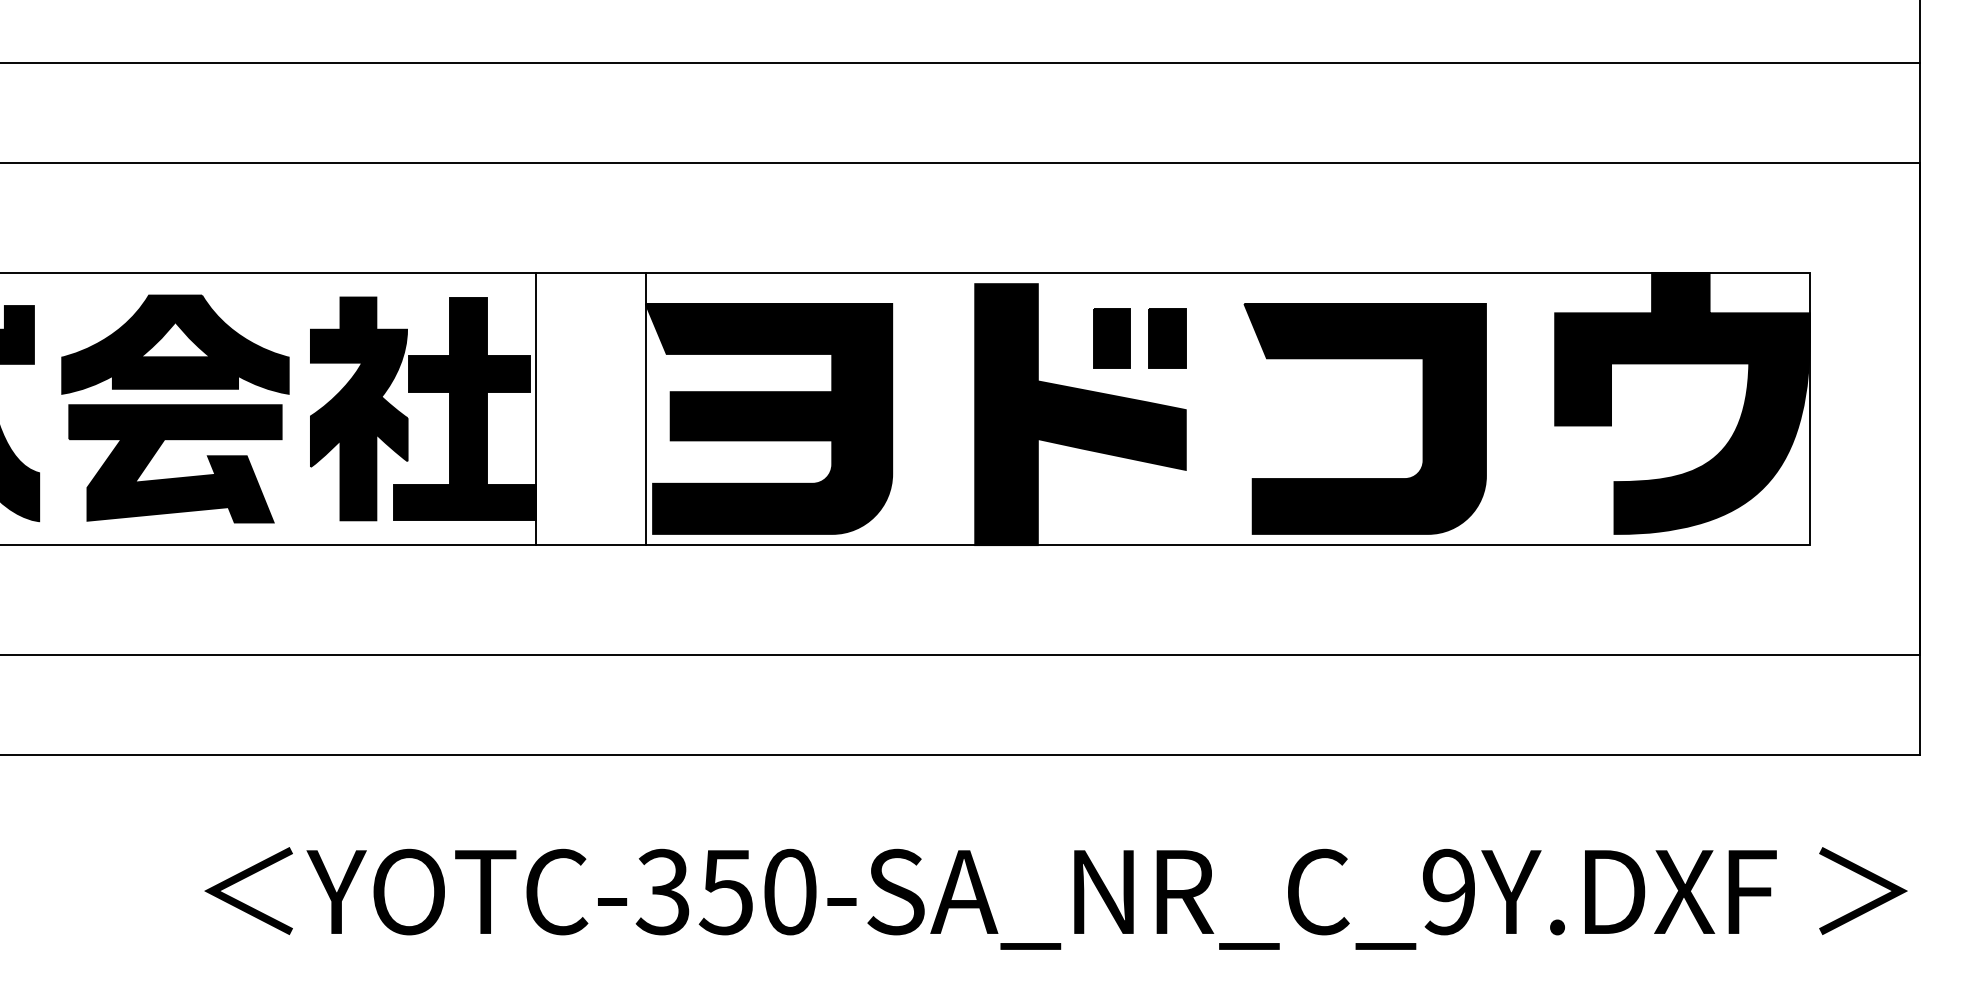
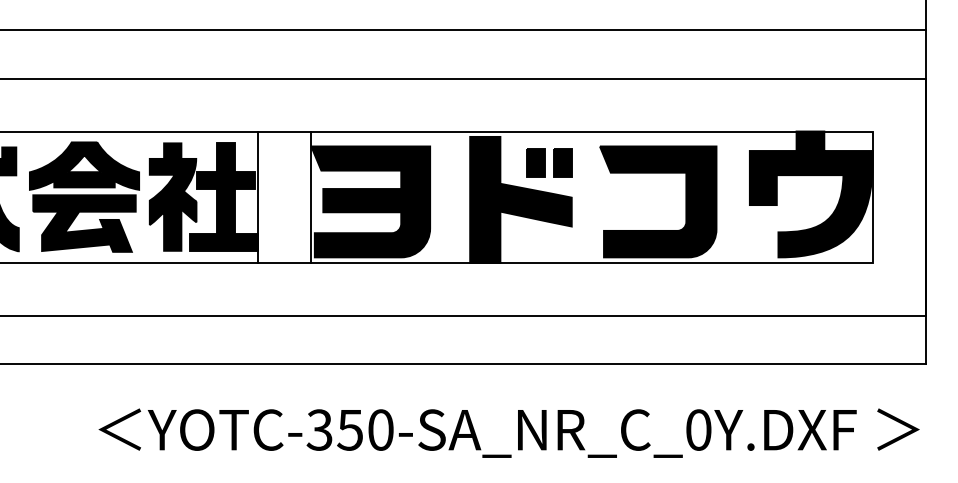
text: (1448, 890) -> (698, 429), YOTC-350-SA_NR_C_9Y.DXF -> YOTC-350-SA_NR_C_0Y.DXF

